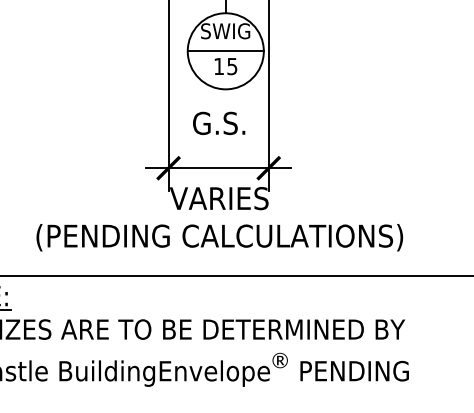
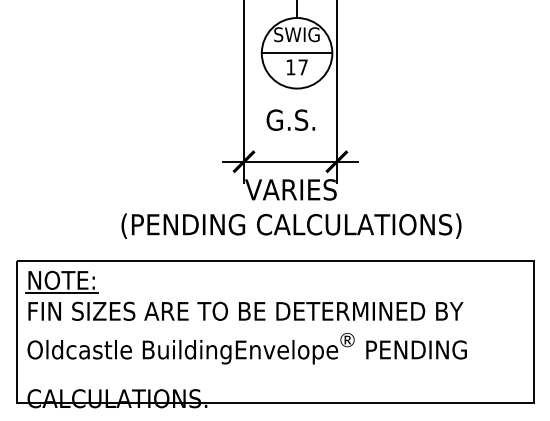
text: (231, 66) -> (302, 67), 15 -> 17

